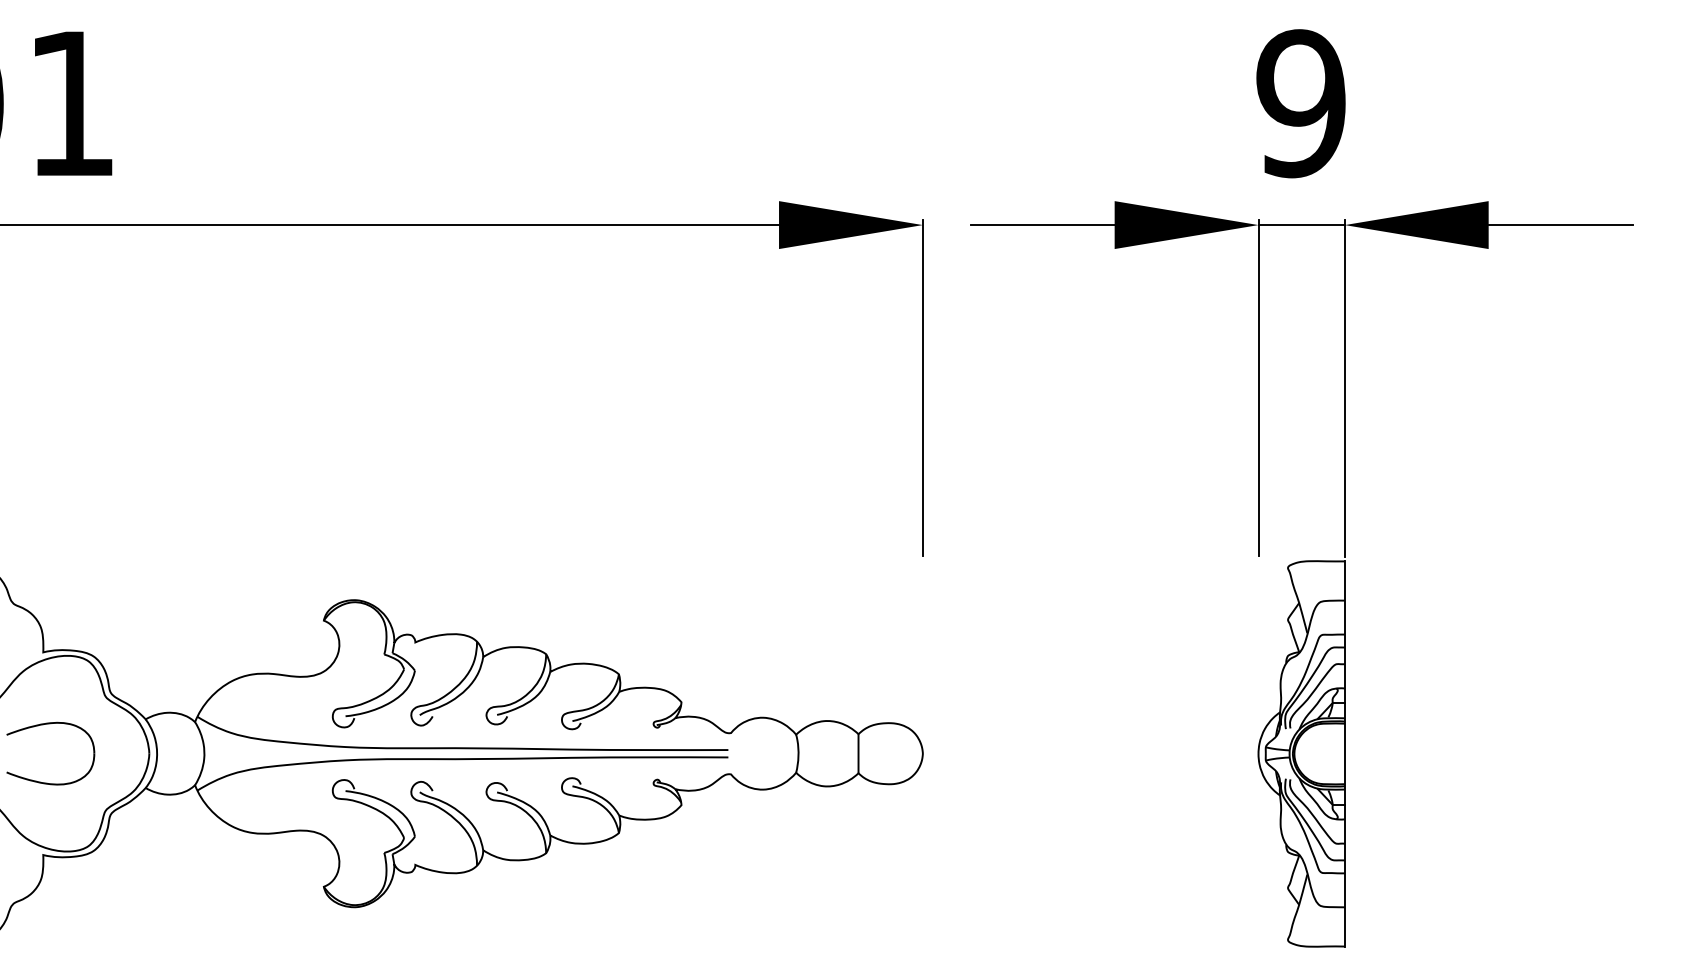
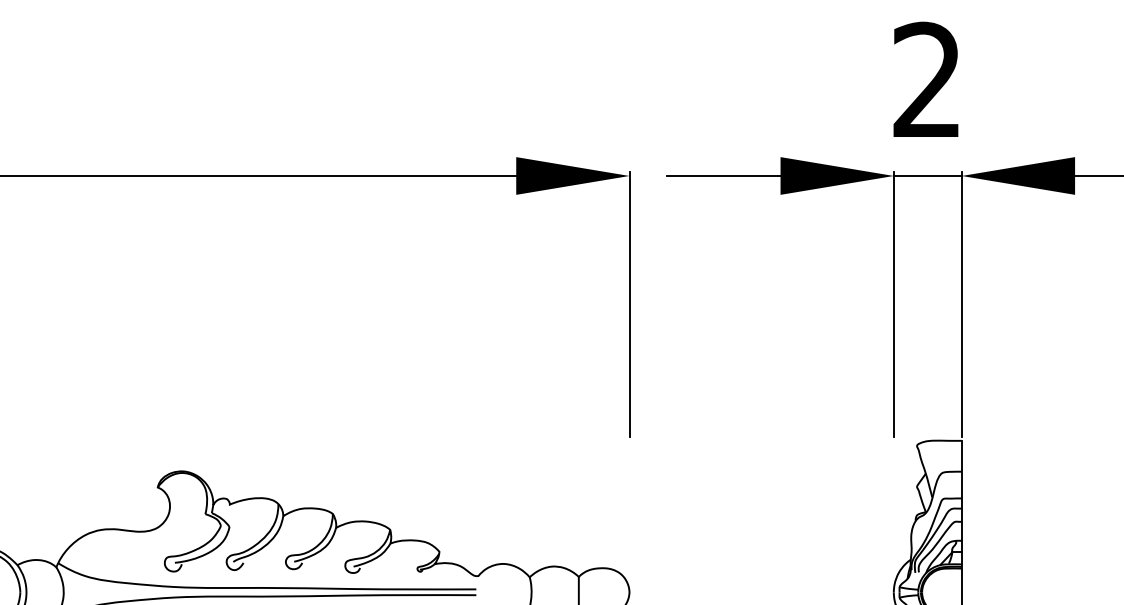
text: (1300, 103) -> (926, 80), 9 -> 2

